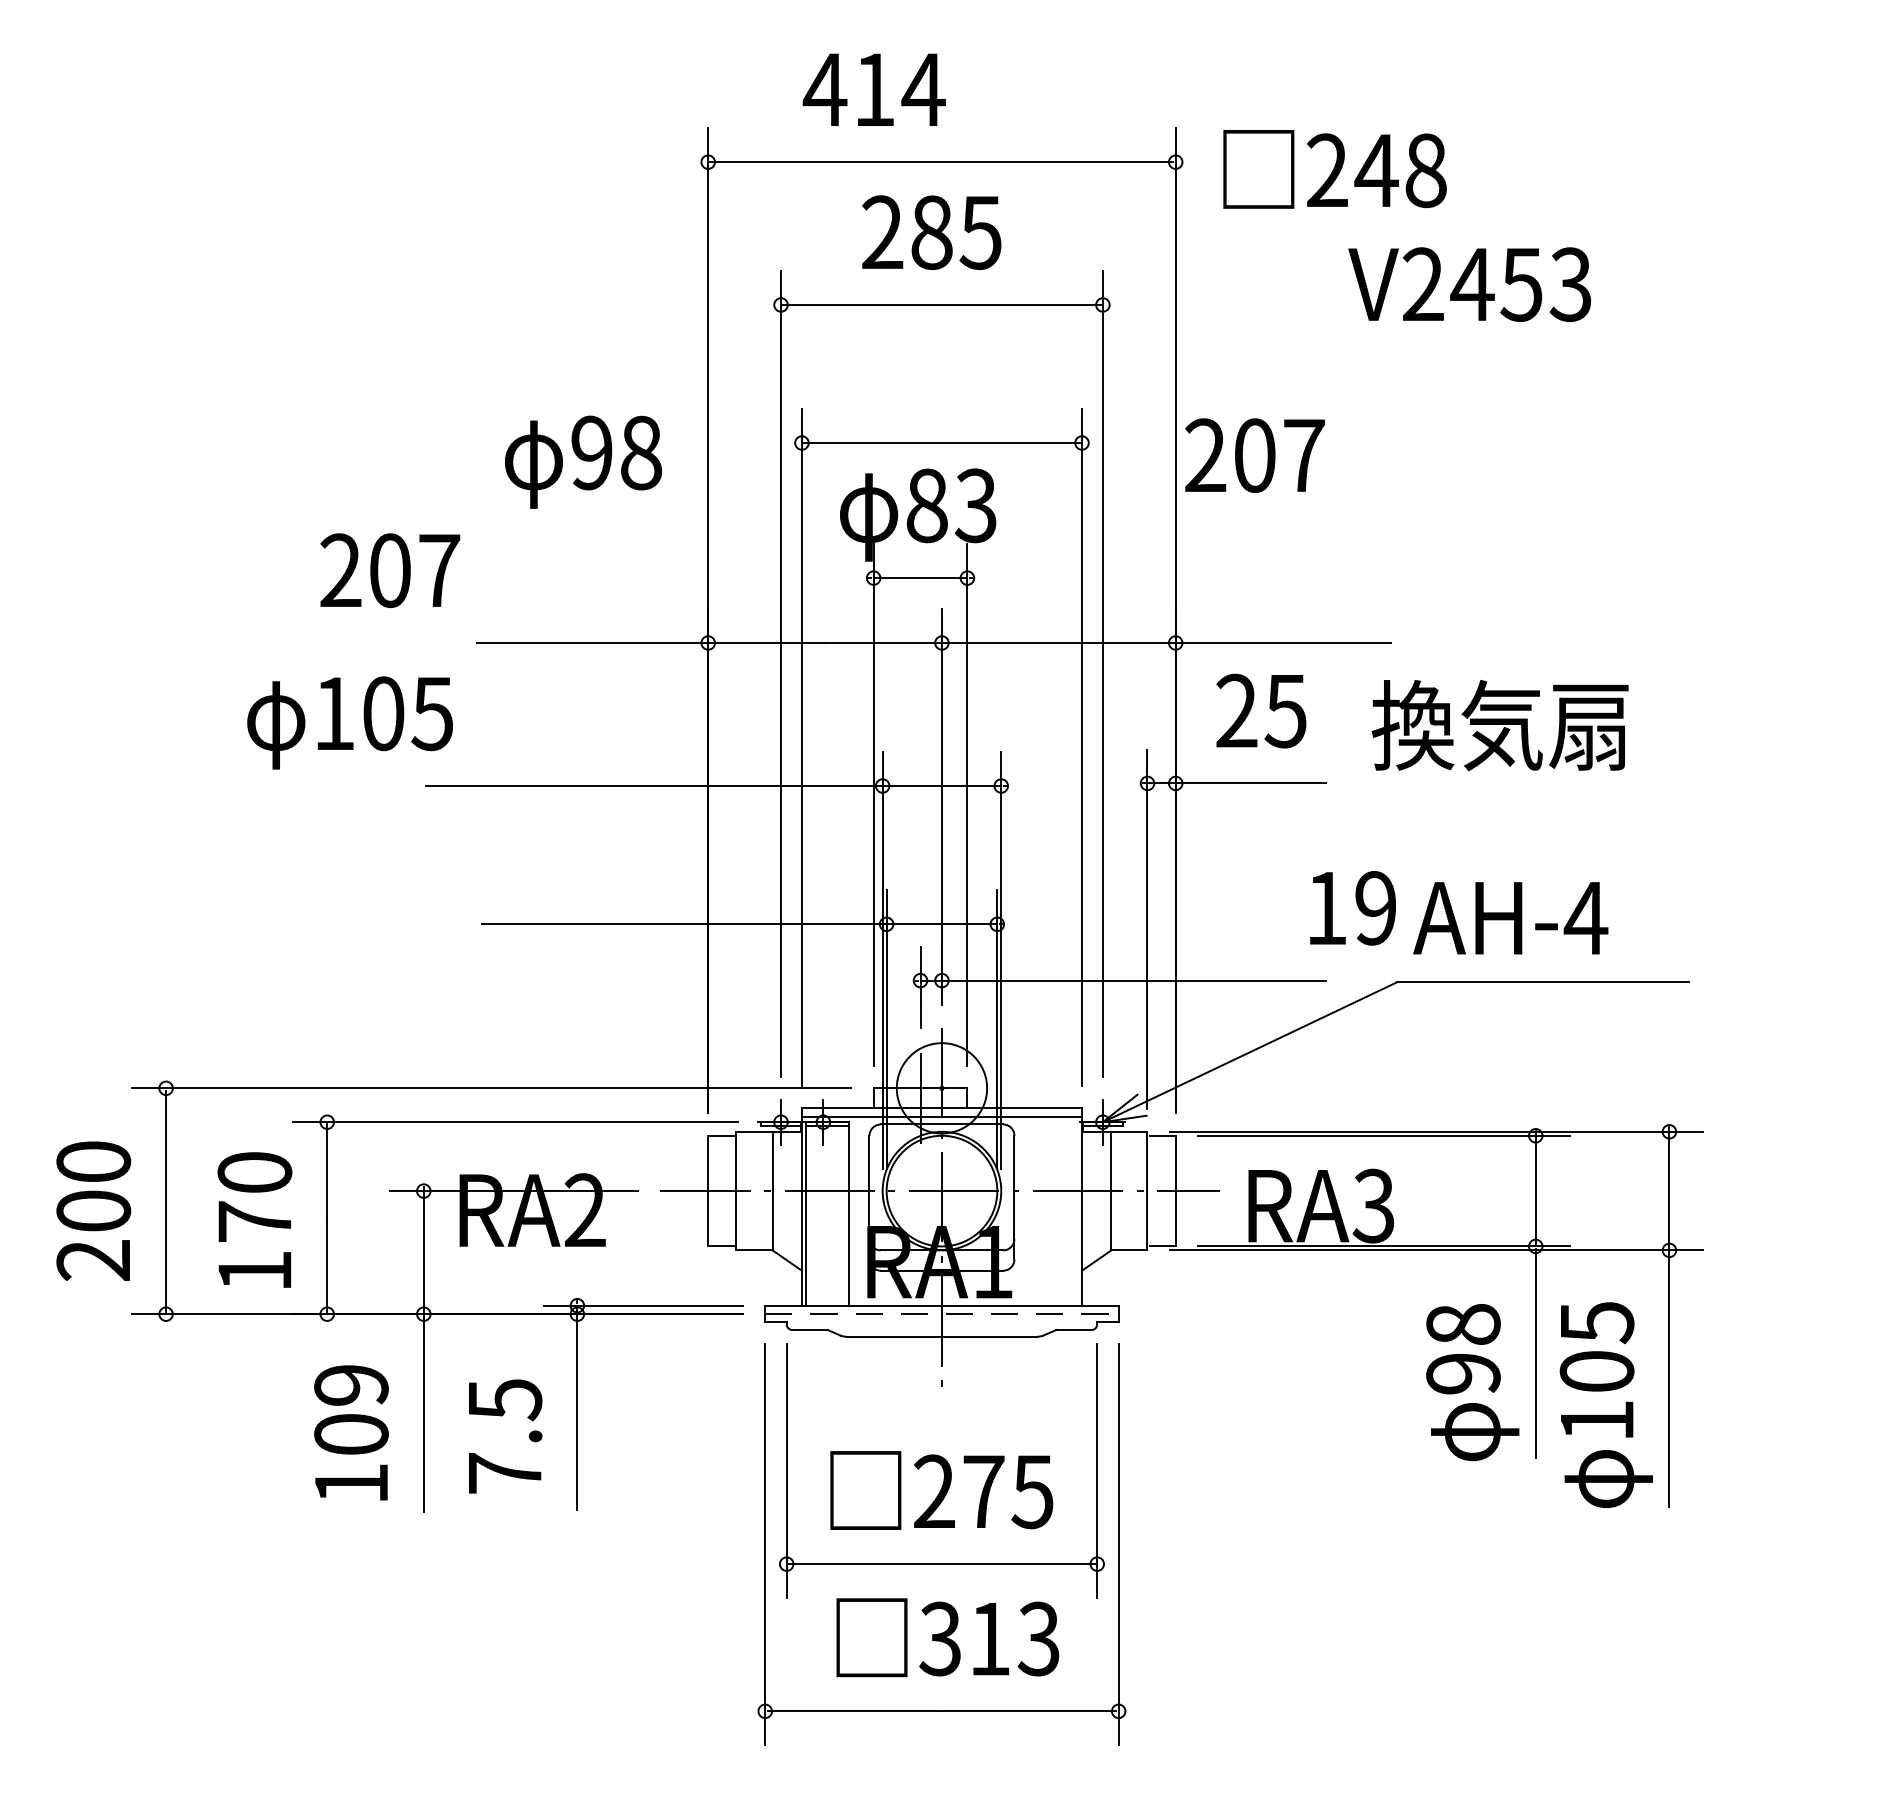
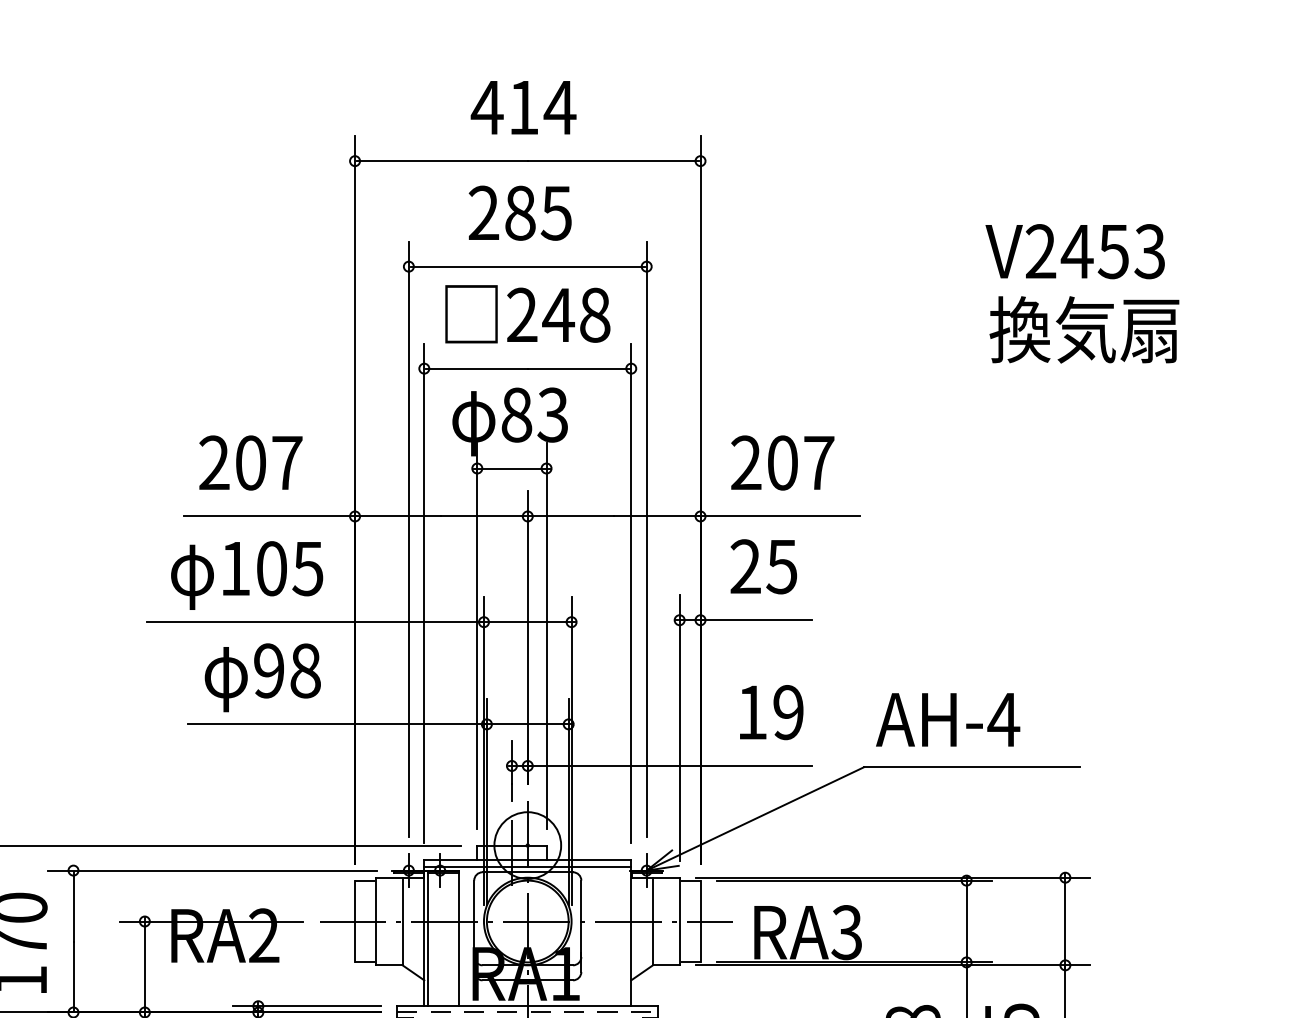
text: (873, 89) -> (523, 107), moved
text: (1334, 169) -> (527, 314), moved
text: (1469, 284) -> (1075, 251), moved
text: (1254, 455) -> (782, 462), moved
text: (583, 461) -> (262, 677), moved
text: (390, 570) -> (251, 462), moved
text: (349, 722) -> (246, 575), moved
text: (1499, 725) -> (1083, 329), moved
text: (1352, 908) -> (771, 712), moved

